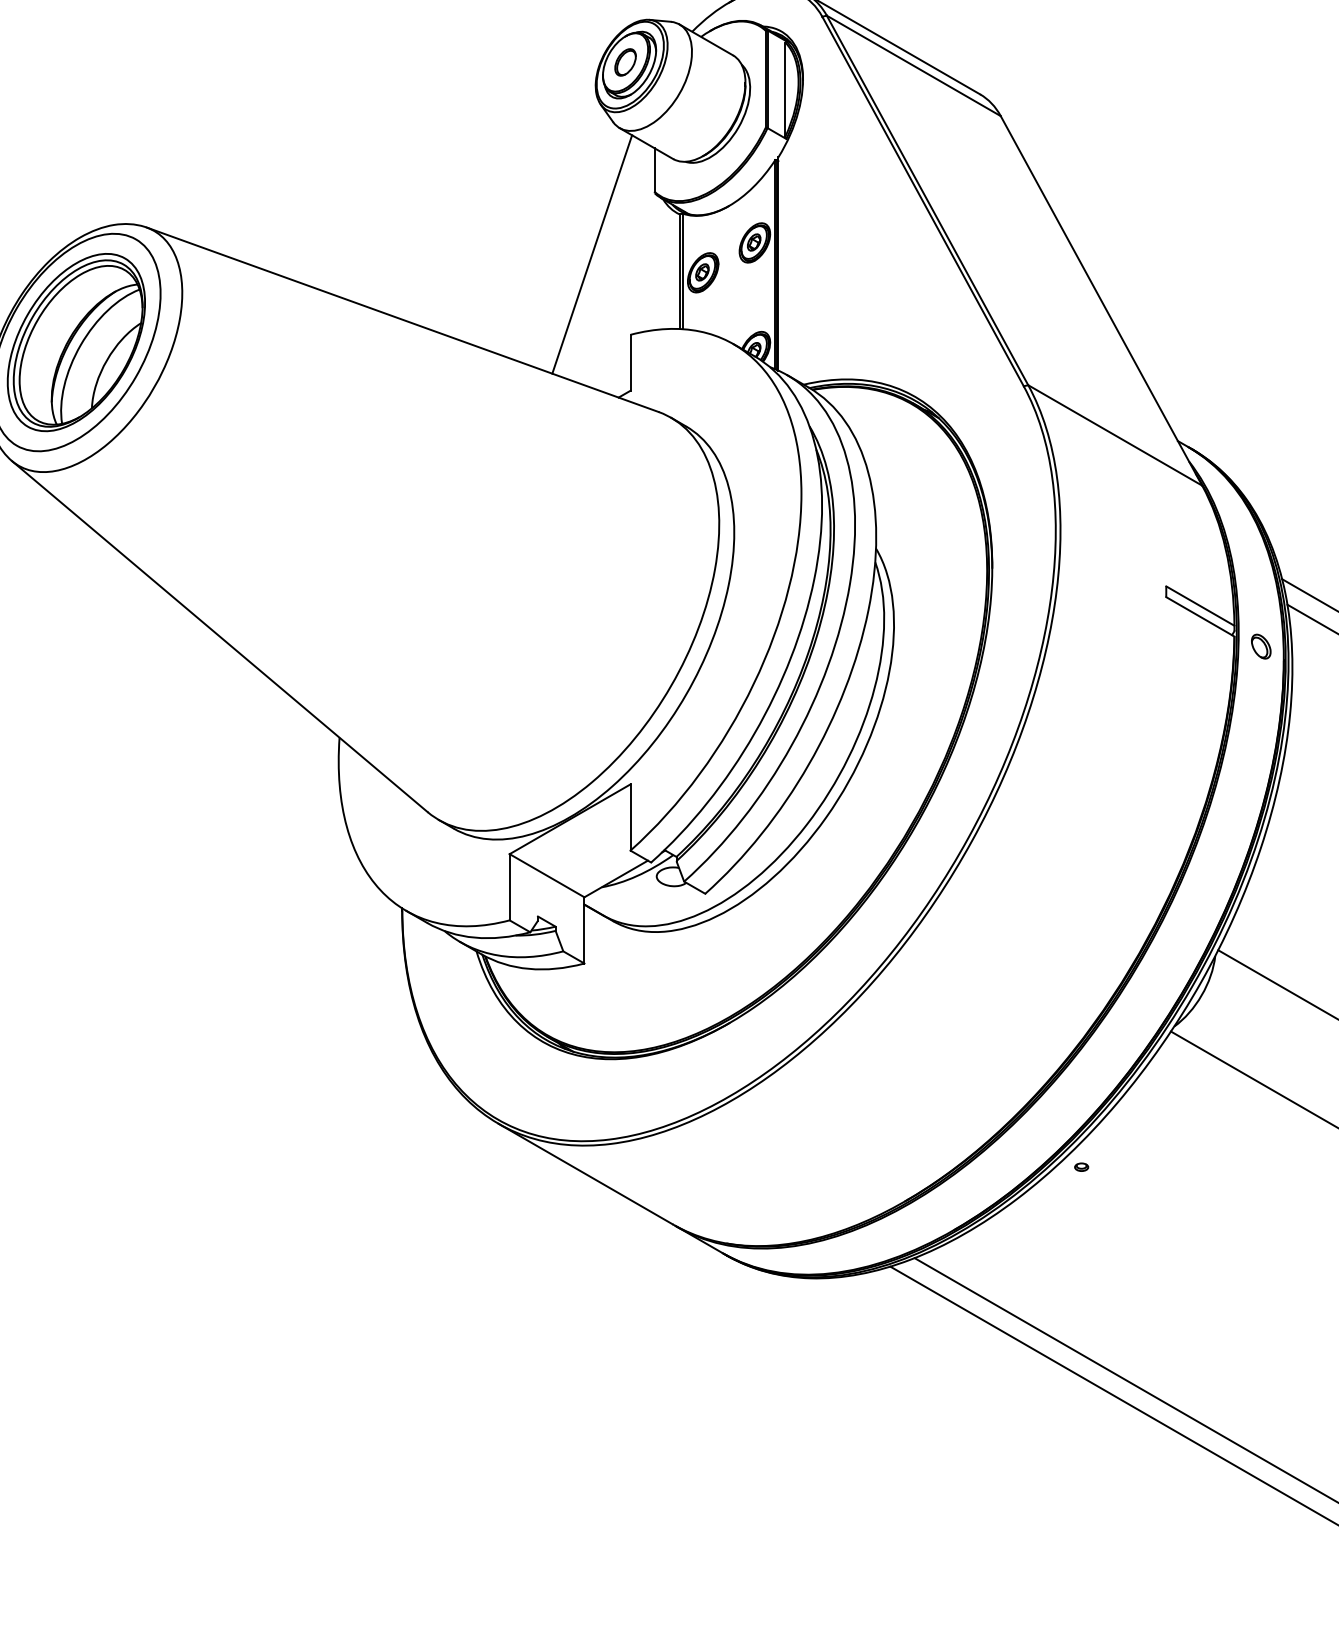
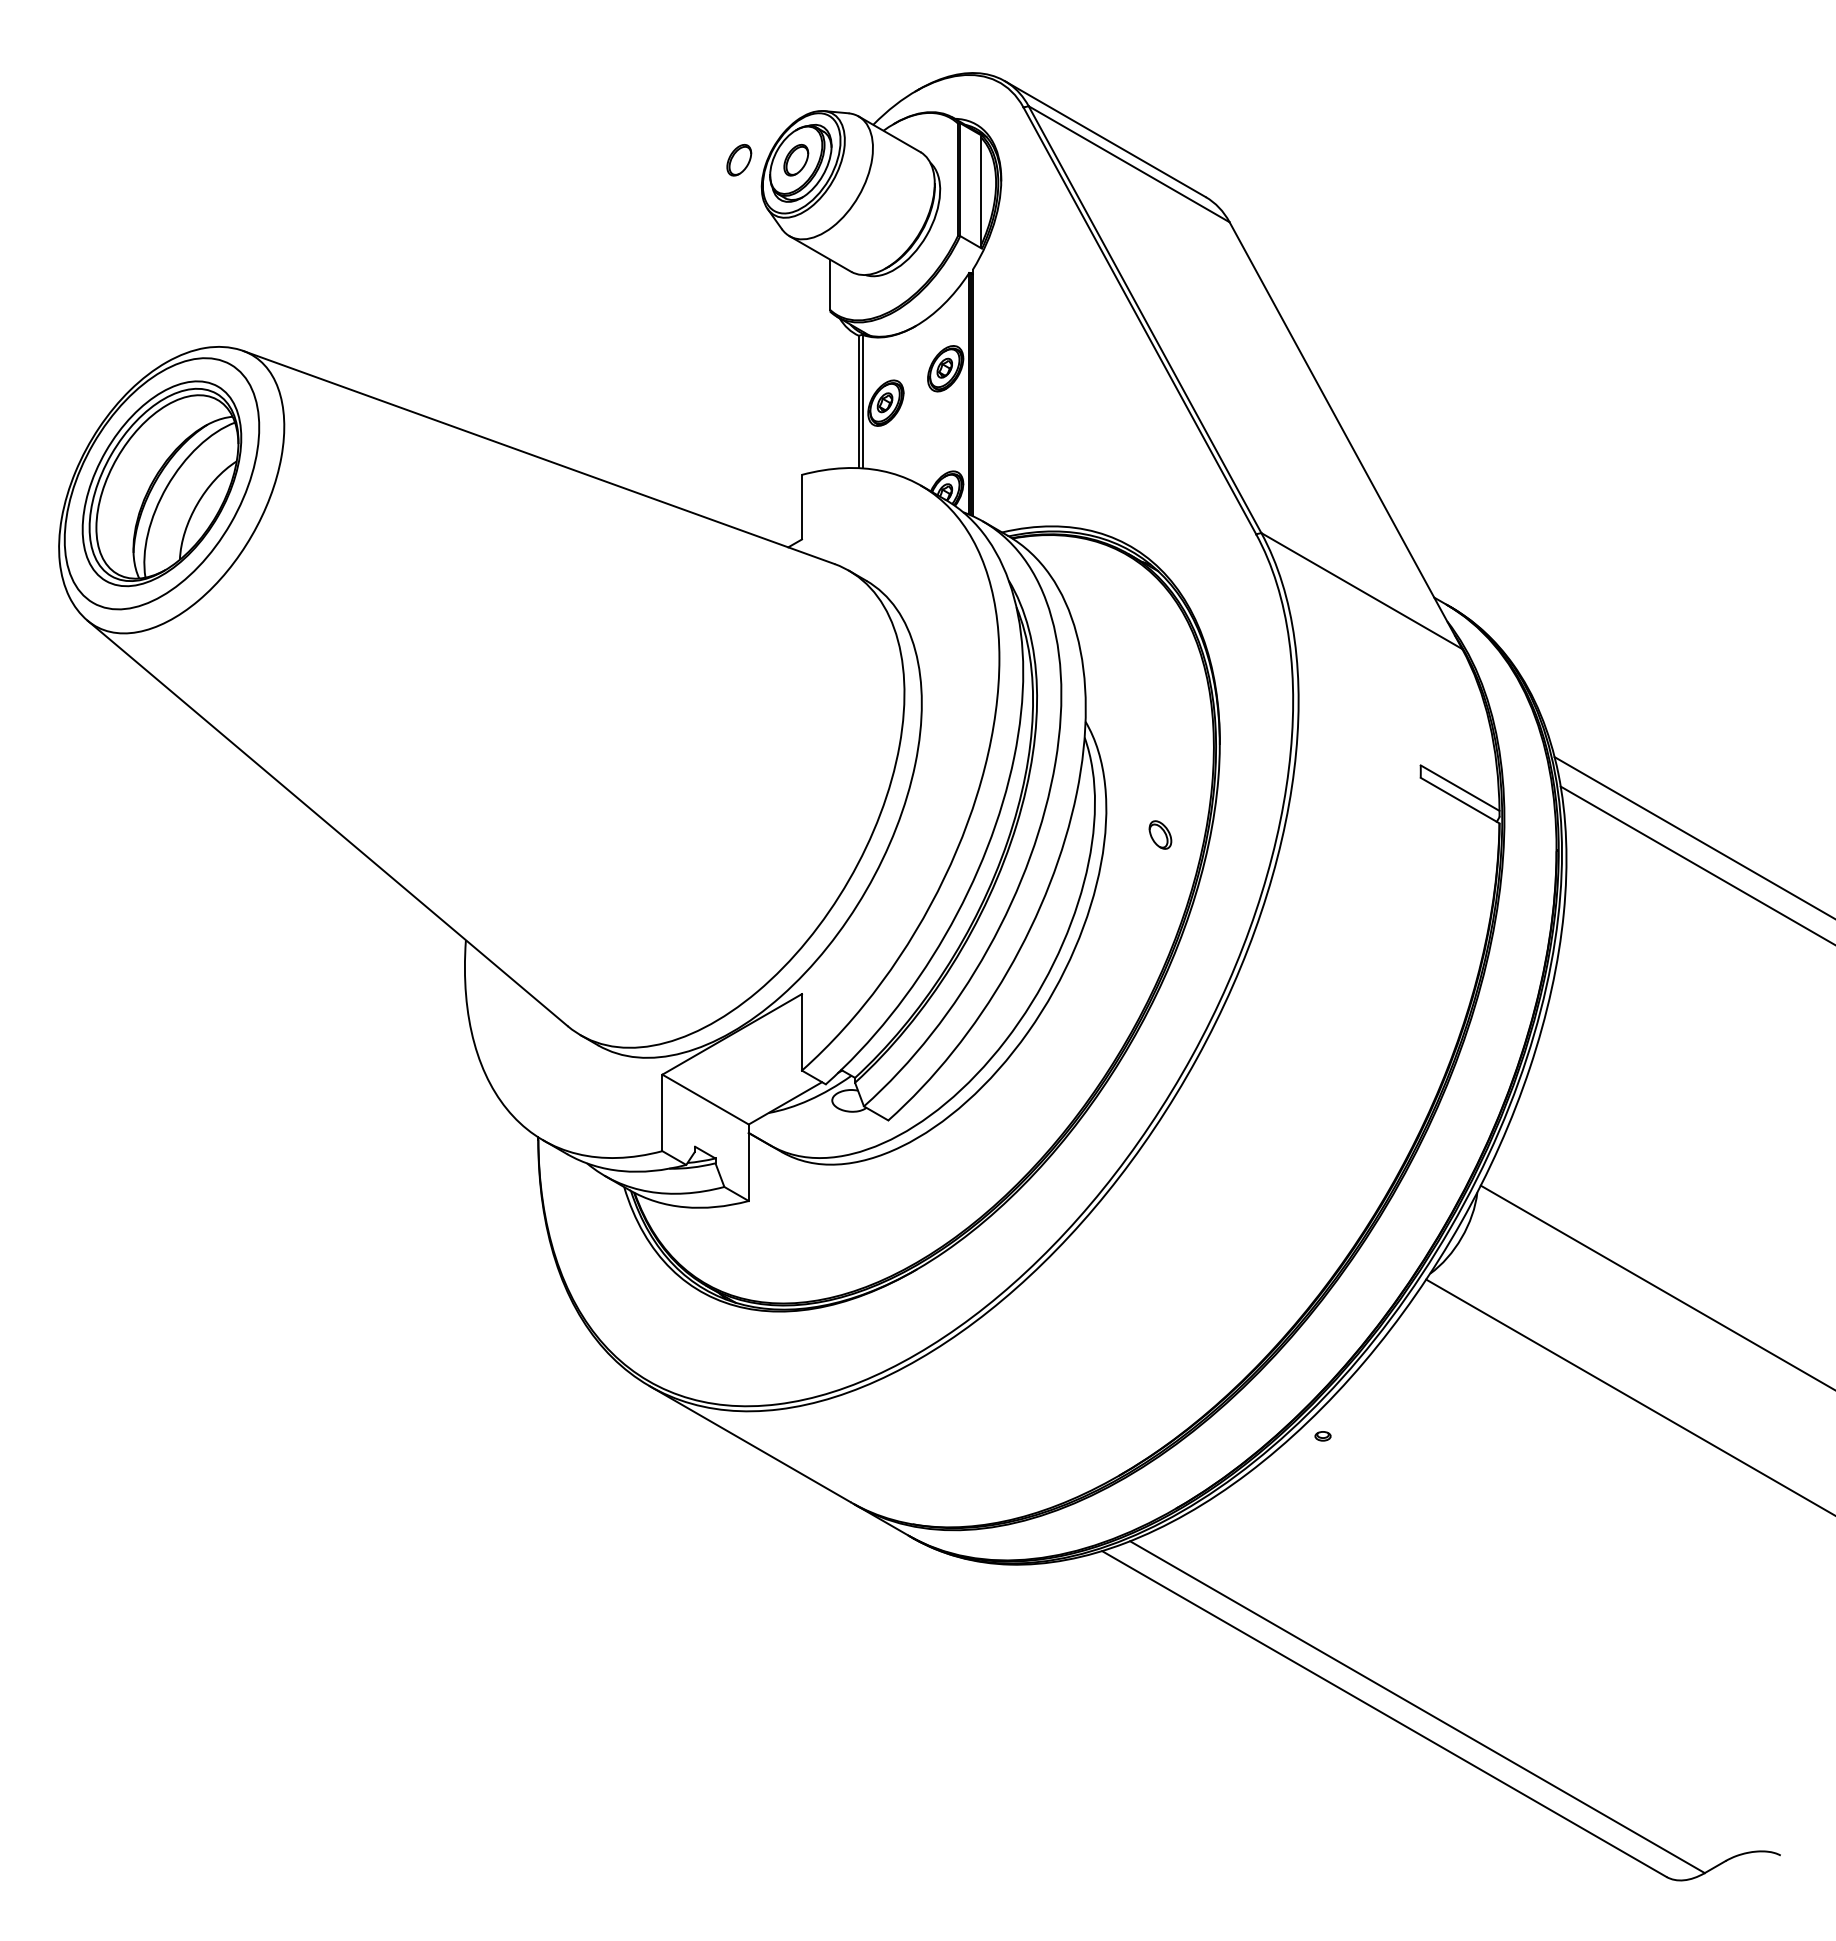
part: (576, 62) -> (739, 160), added
line: (592, 253) -> (757, 381), removed
part: (1261, 646) -> (1160, 834), moved

